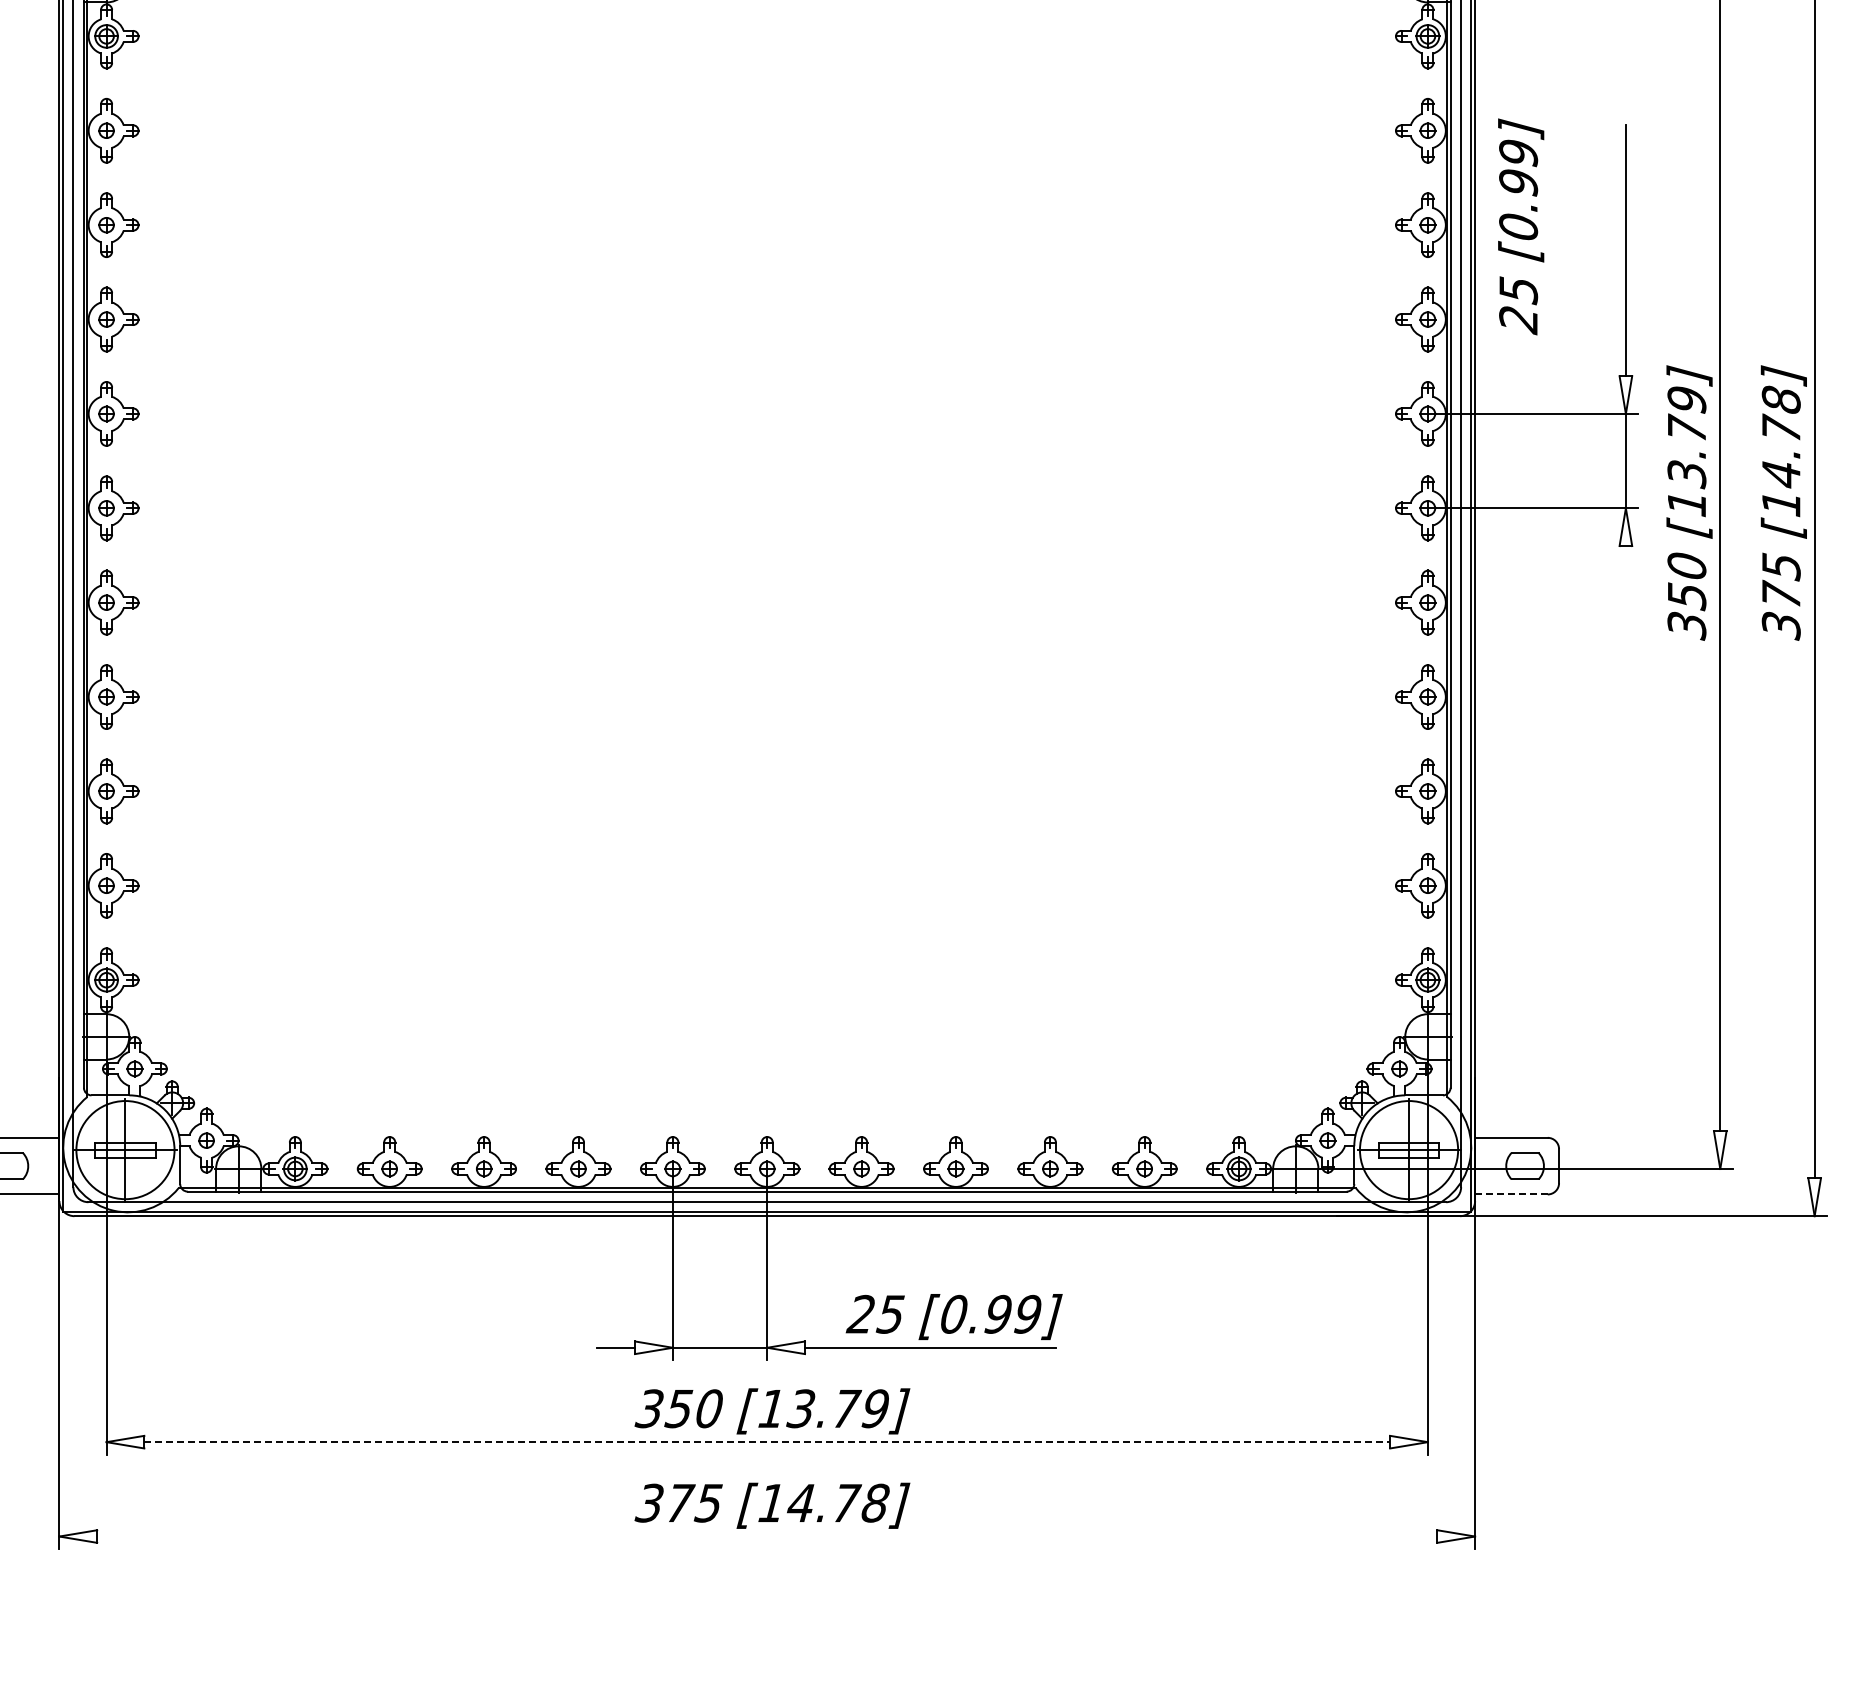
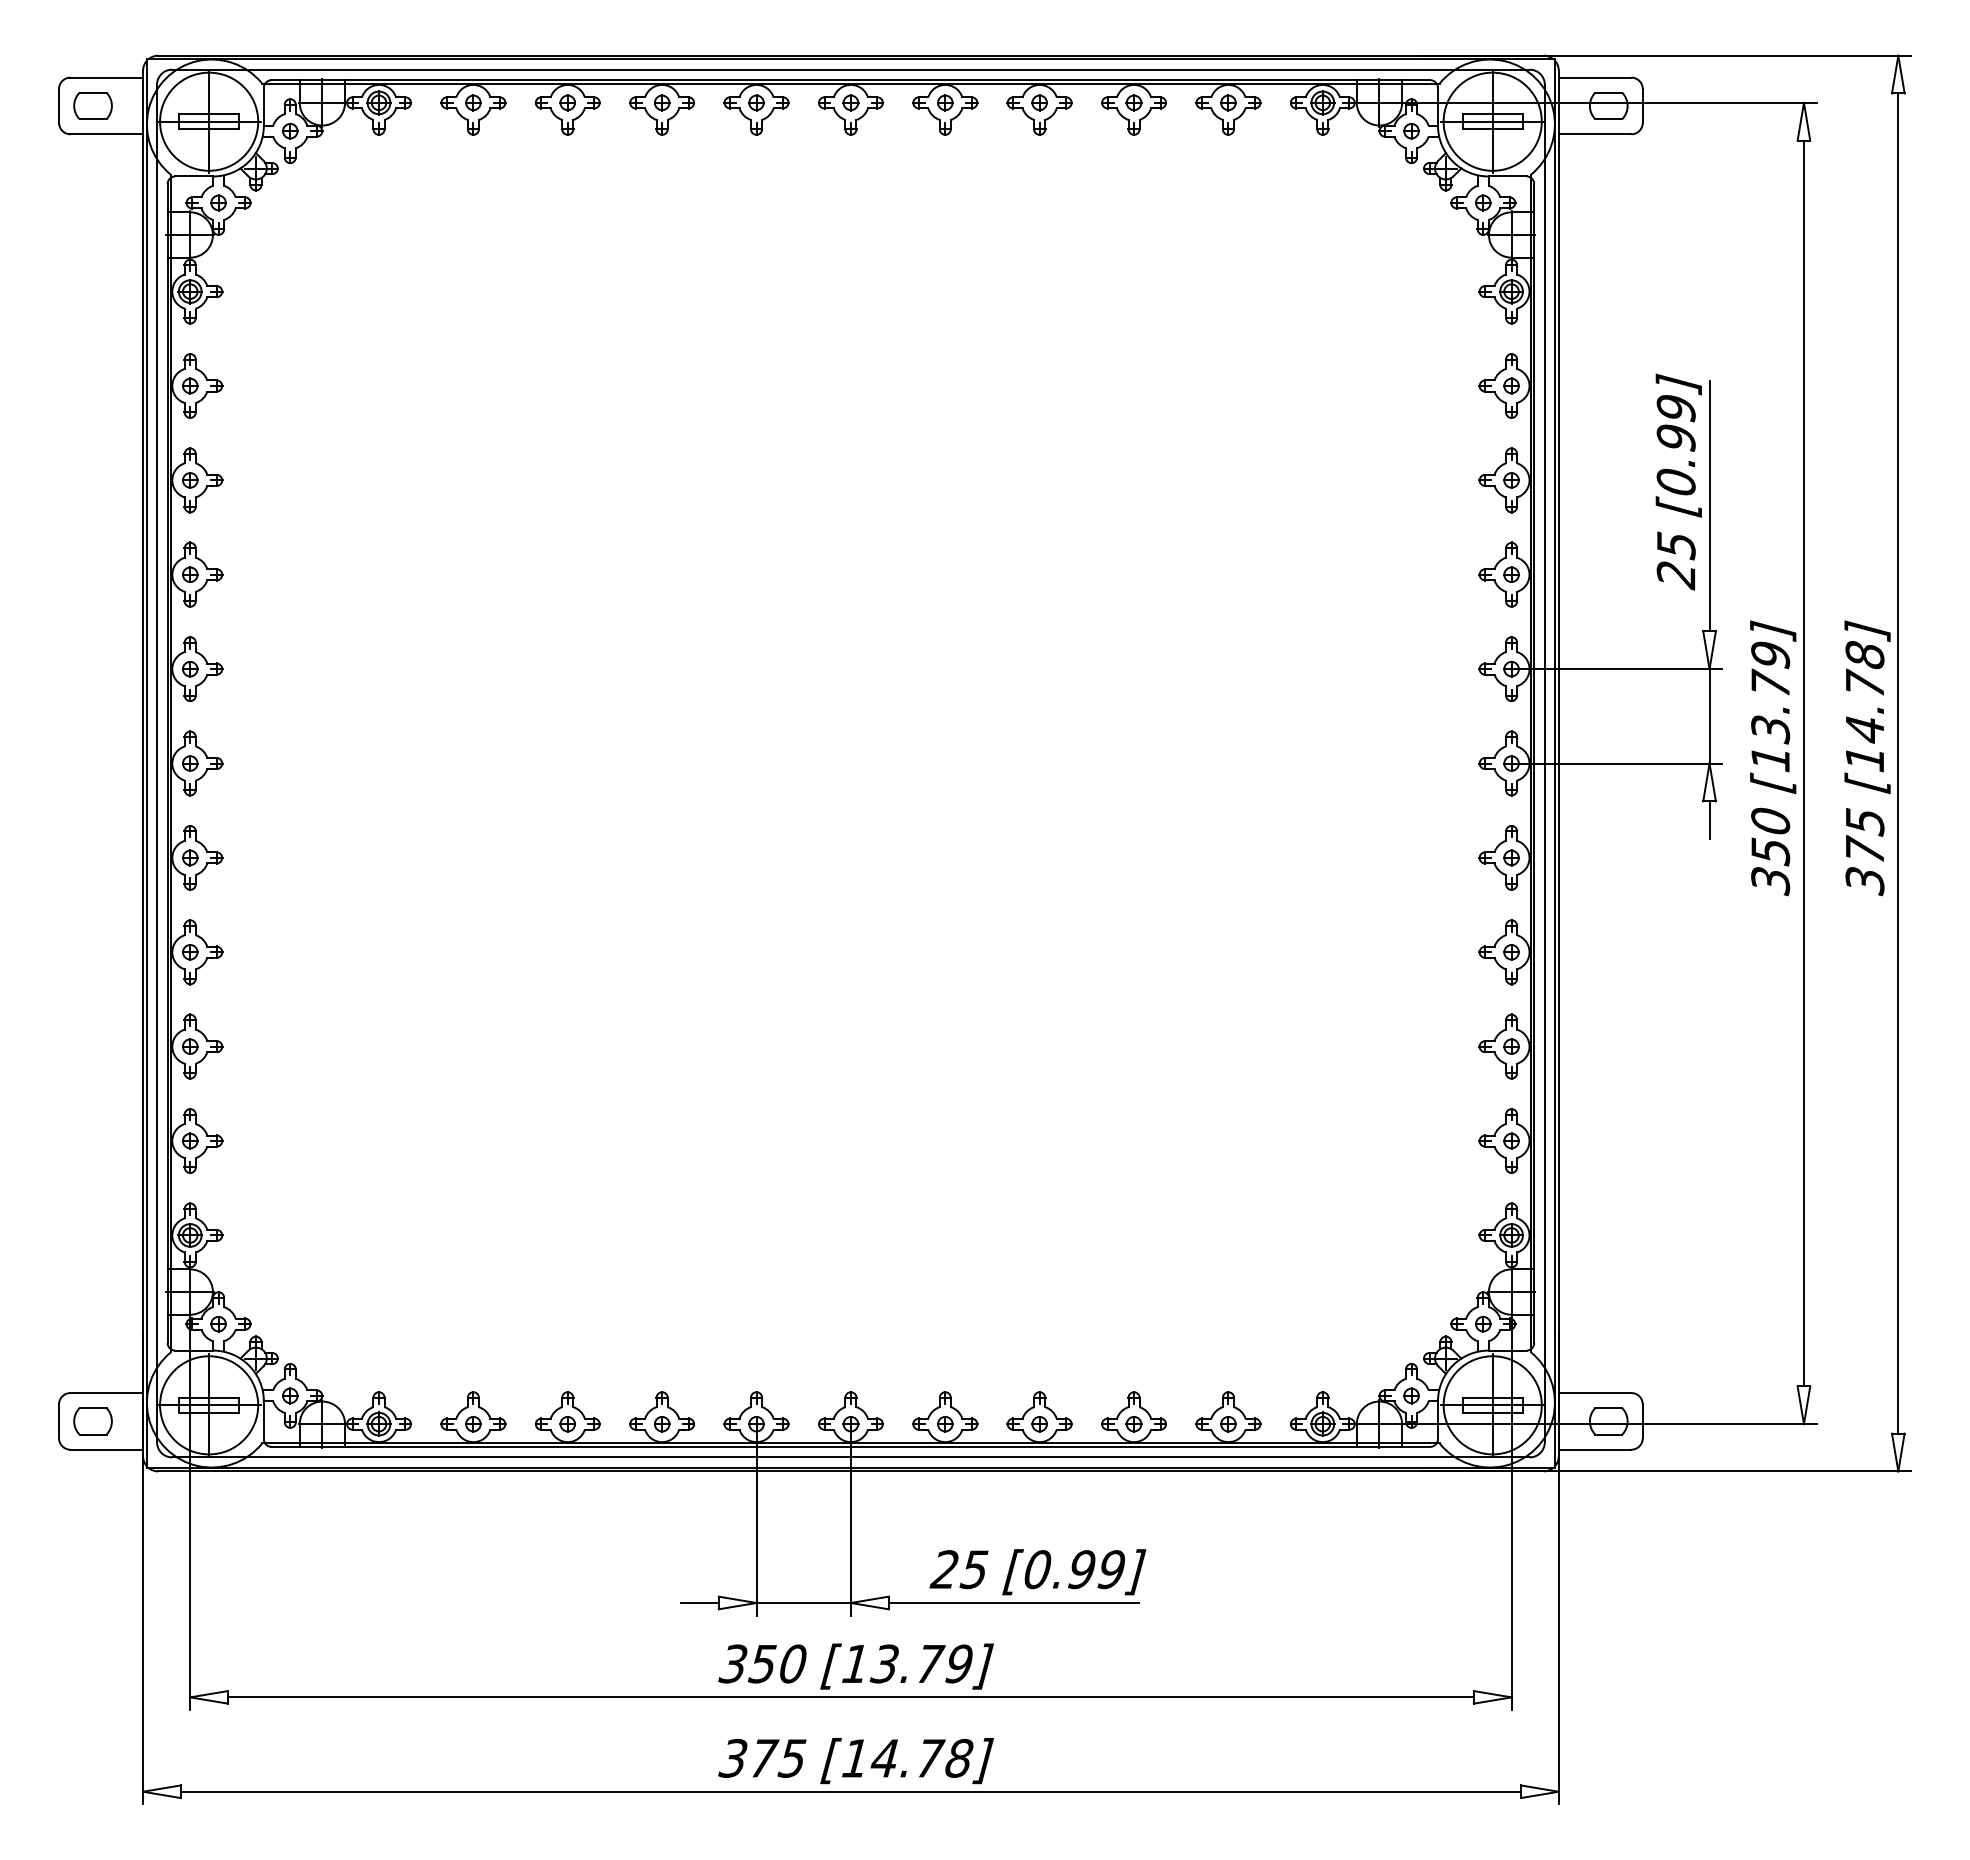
text: (1520, 226) -> (1678, 481), moved
line: (1625, 565) -> (1709, 820), added
line: (1510, 1194) -> (1594, 1449), dashed -> solid
line: (766, 1442) -> (850, 1697), dashed -> solid
line: (766, 1536) -> (850, 1791), added

